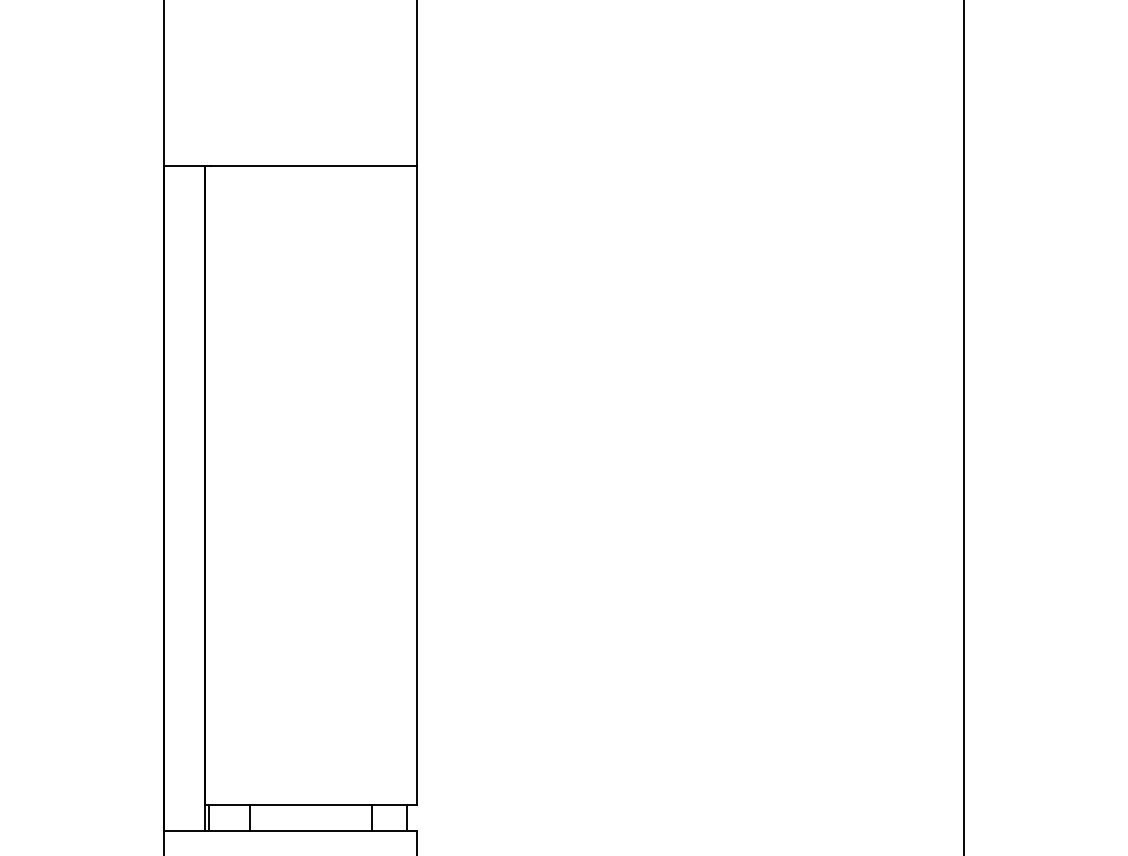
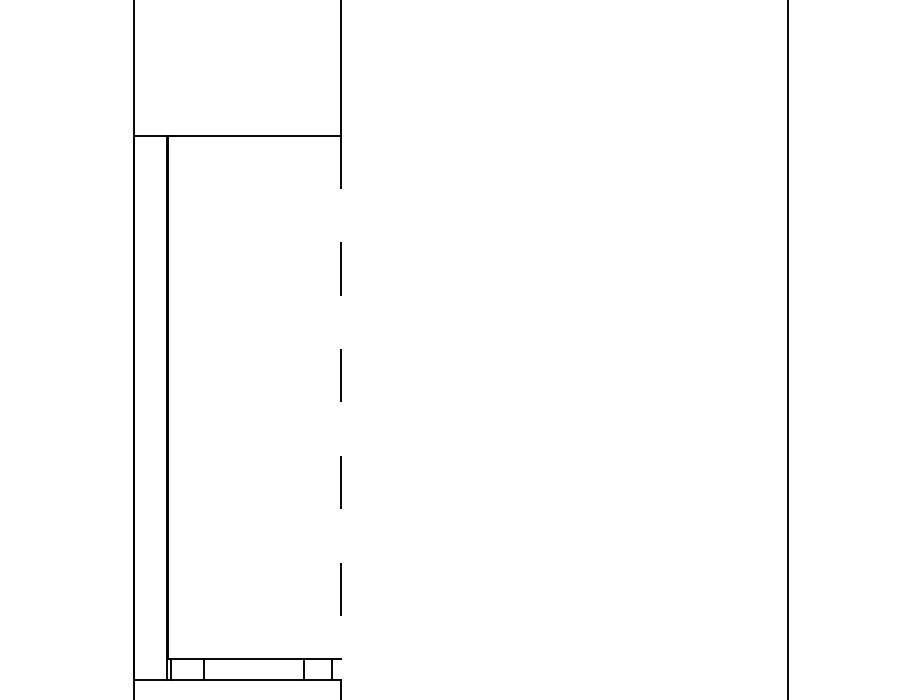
line: (417, 485) -> (341, 397), solid -> dashed

